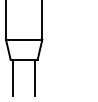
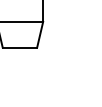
line: (13, 77) -> (6, 70), removed
line: (34, 77) -> (33, 70), removed

